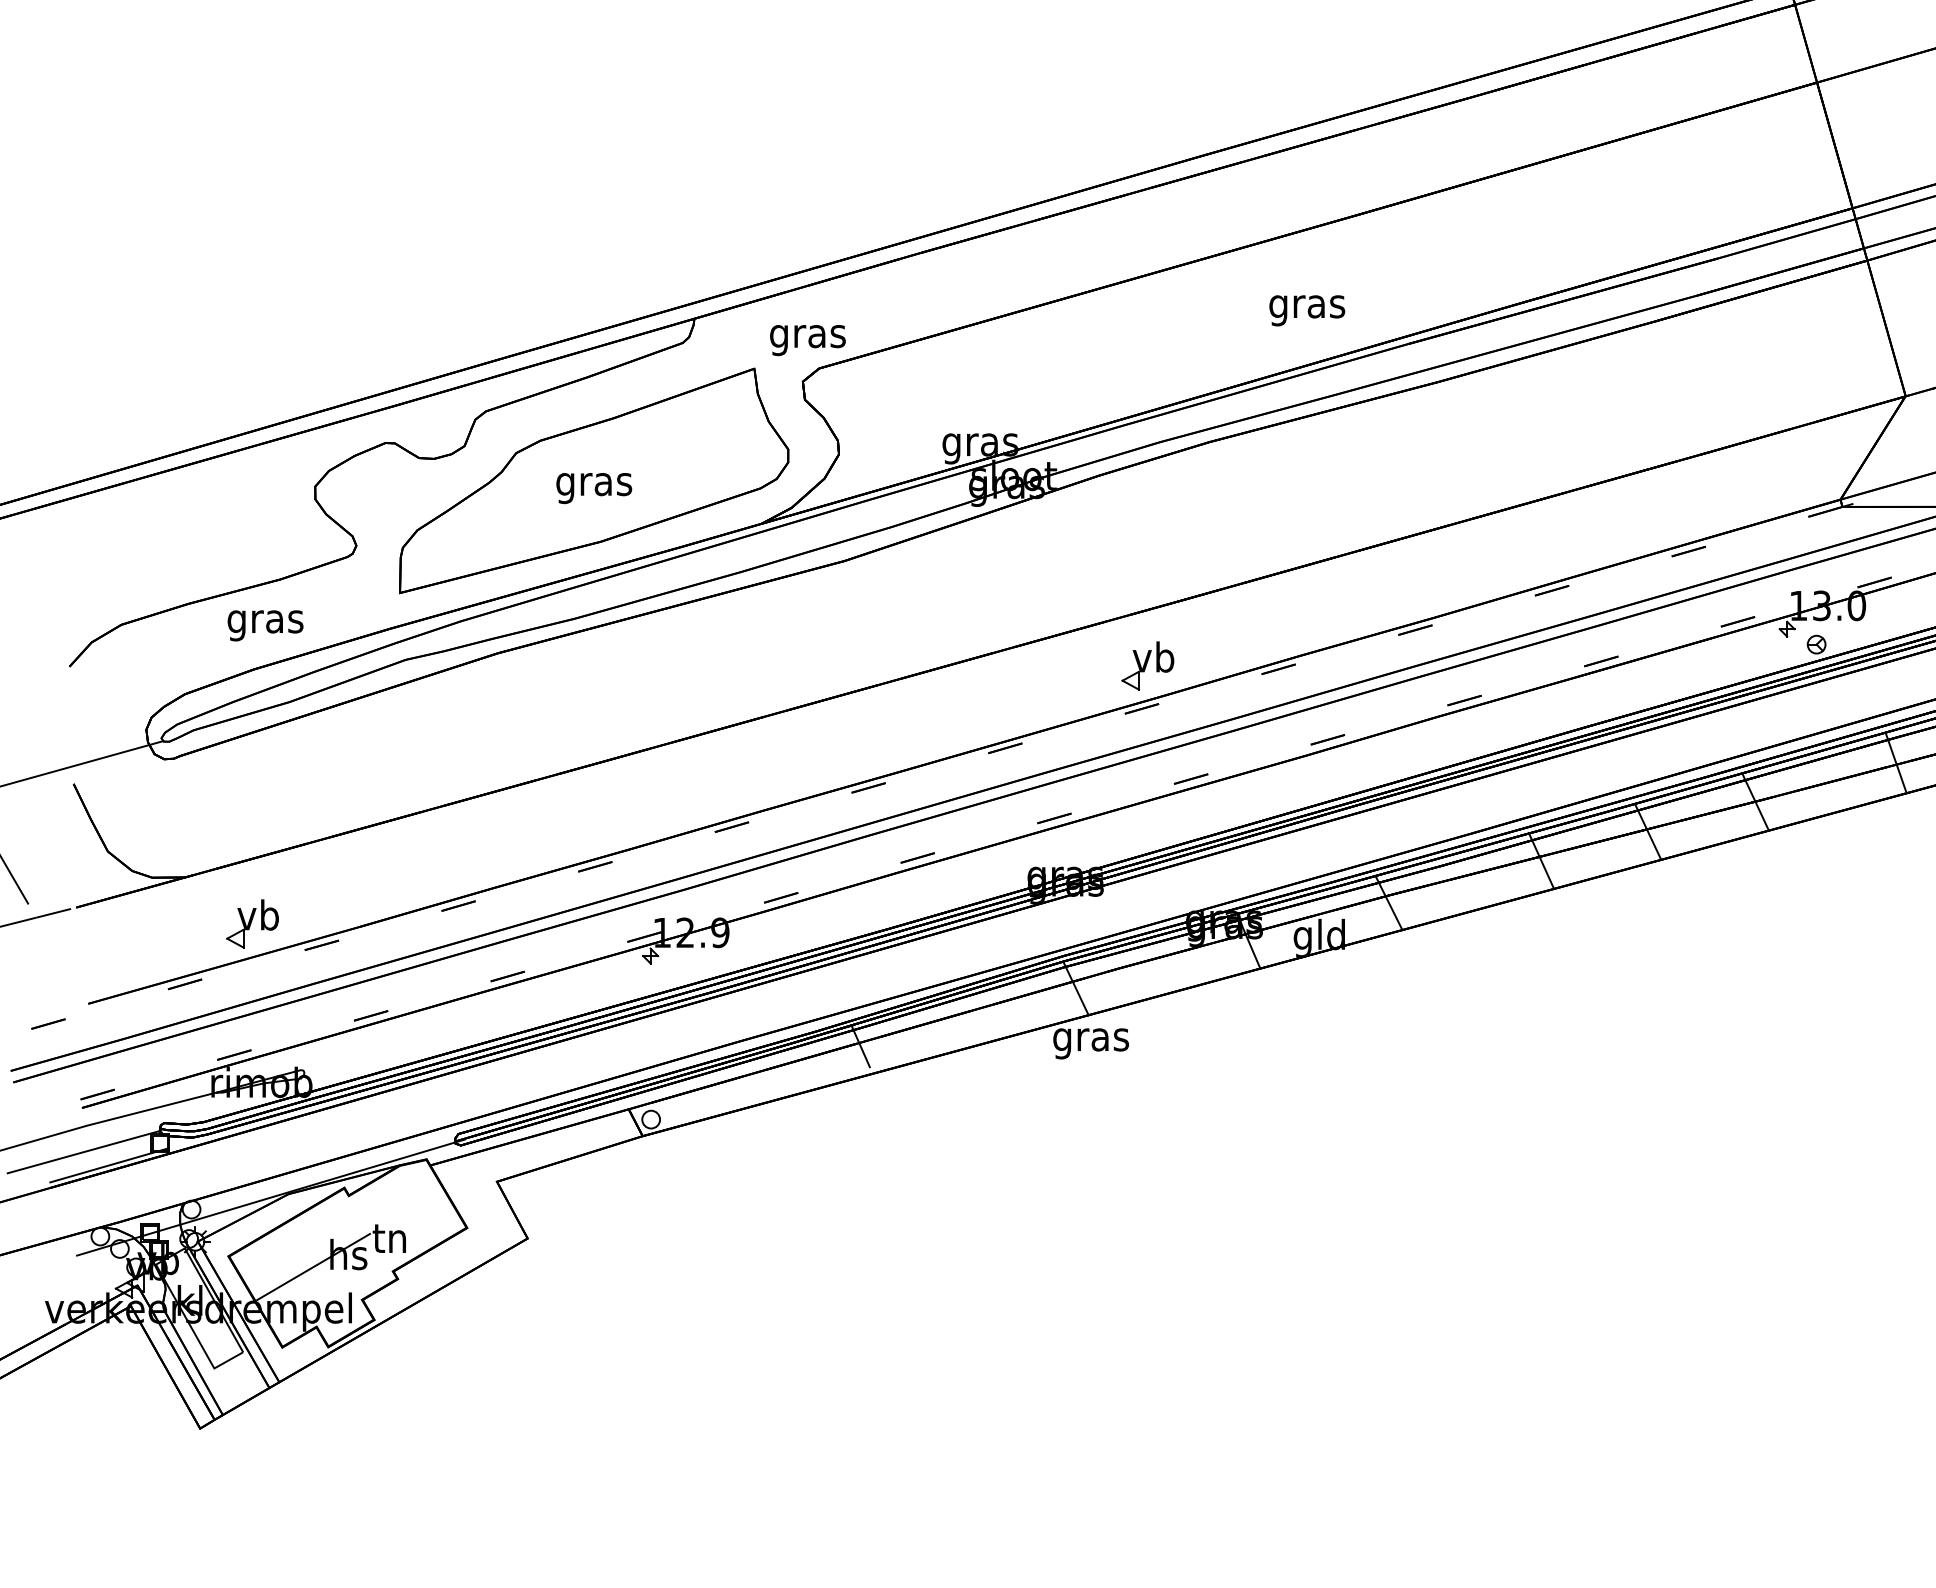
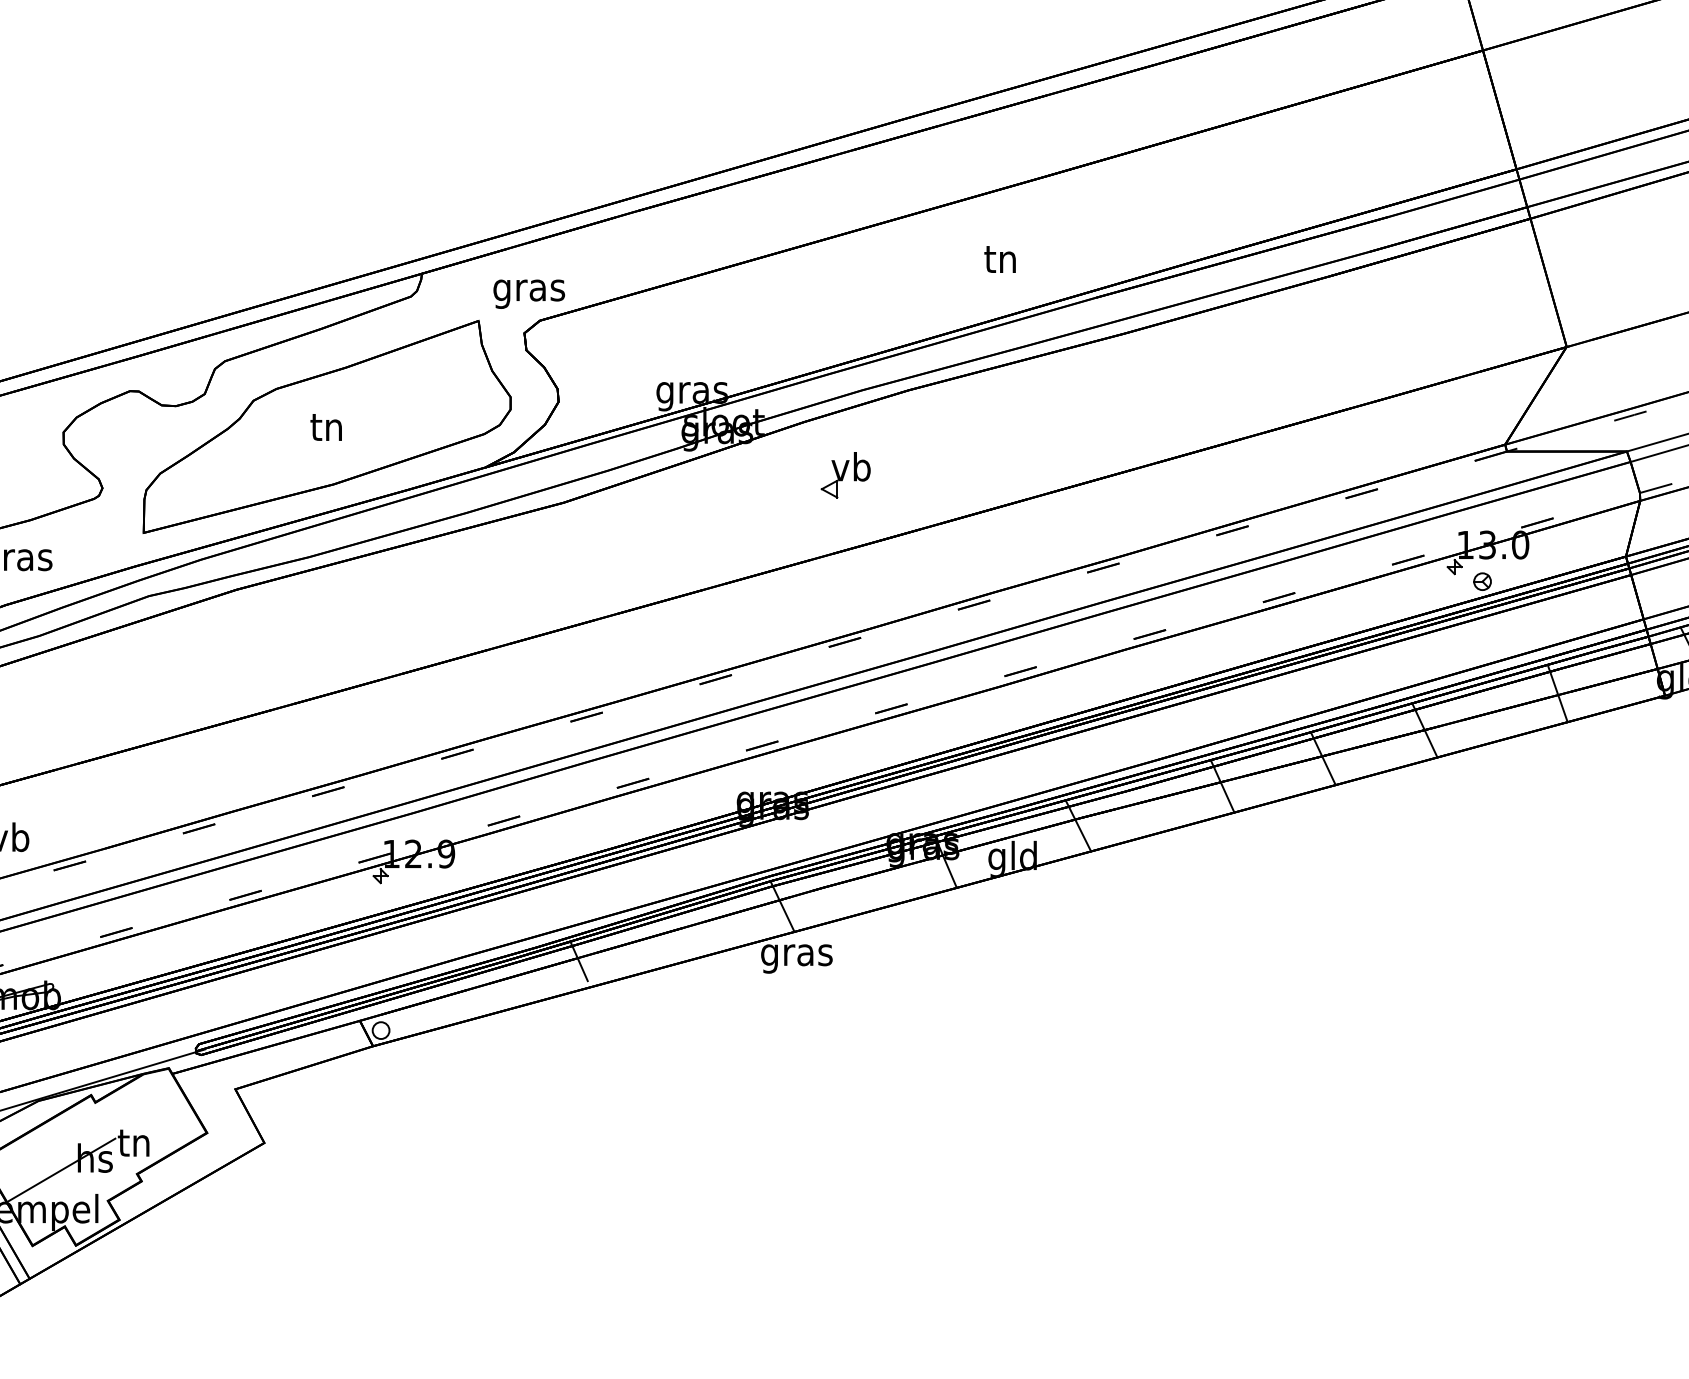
text: (1307, 307) -> (1001, 263), gras -> tn
text: (594, 485) -> (327, 431), gras -> tn
part: (1147, 665) -> (845, 474), moved

